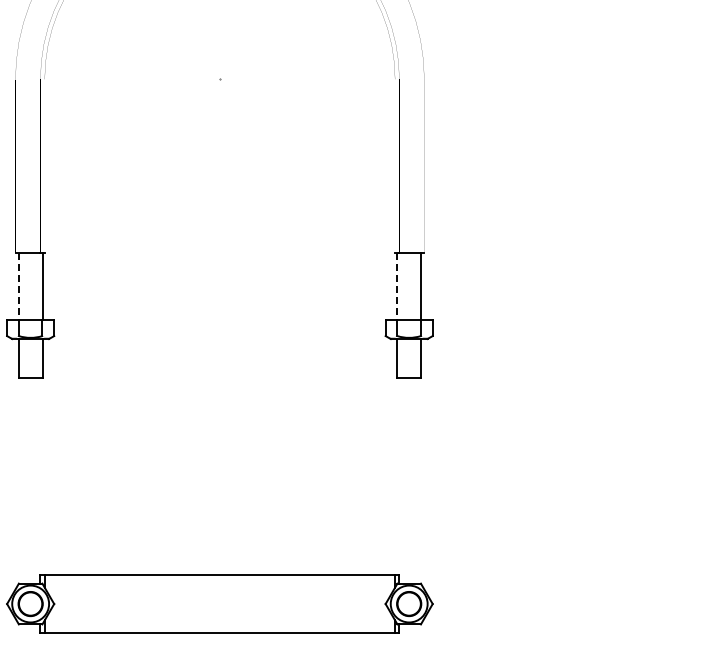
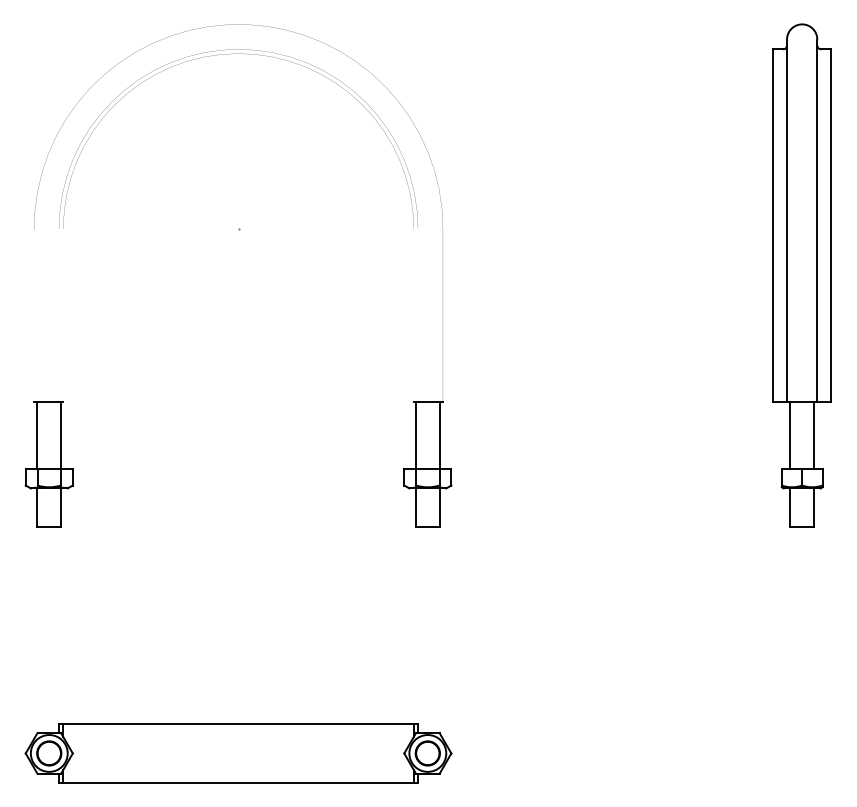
line: (18, 287) -> (37, 436), dashed -> solid
line: (396, 287) -> (415, 436), dashed -> solid

